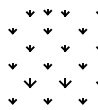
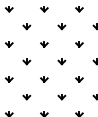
part: (47, 12) -> (44, 25), removed
part: (29, 84) -> (26, 97), size x0.62
part: (64, 84) -> (61, 97), size x0.62

